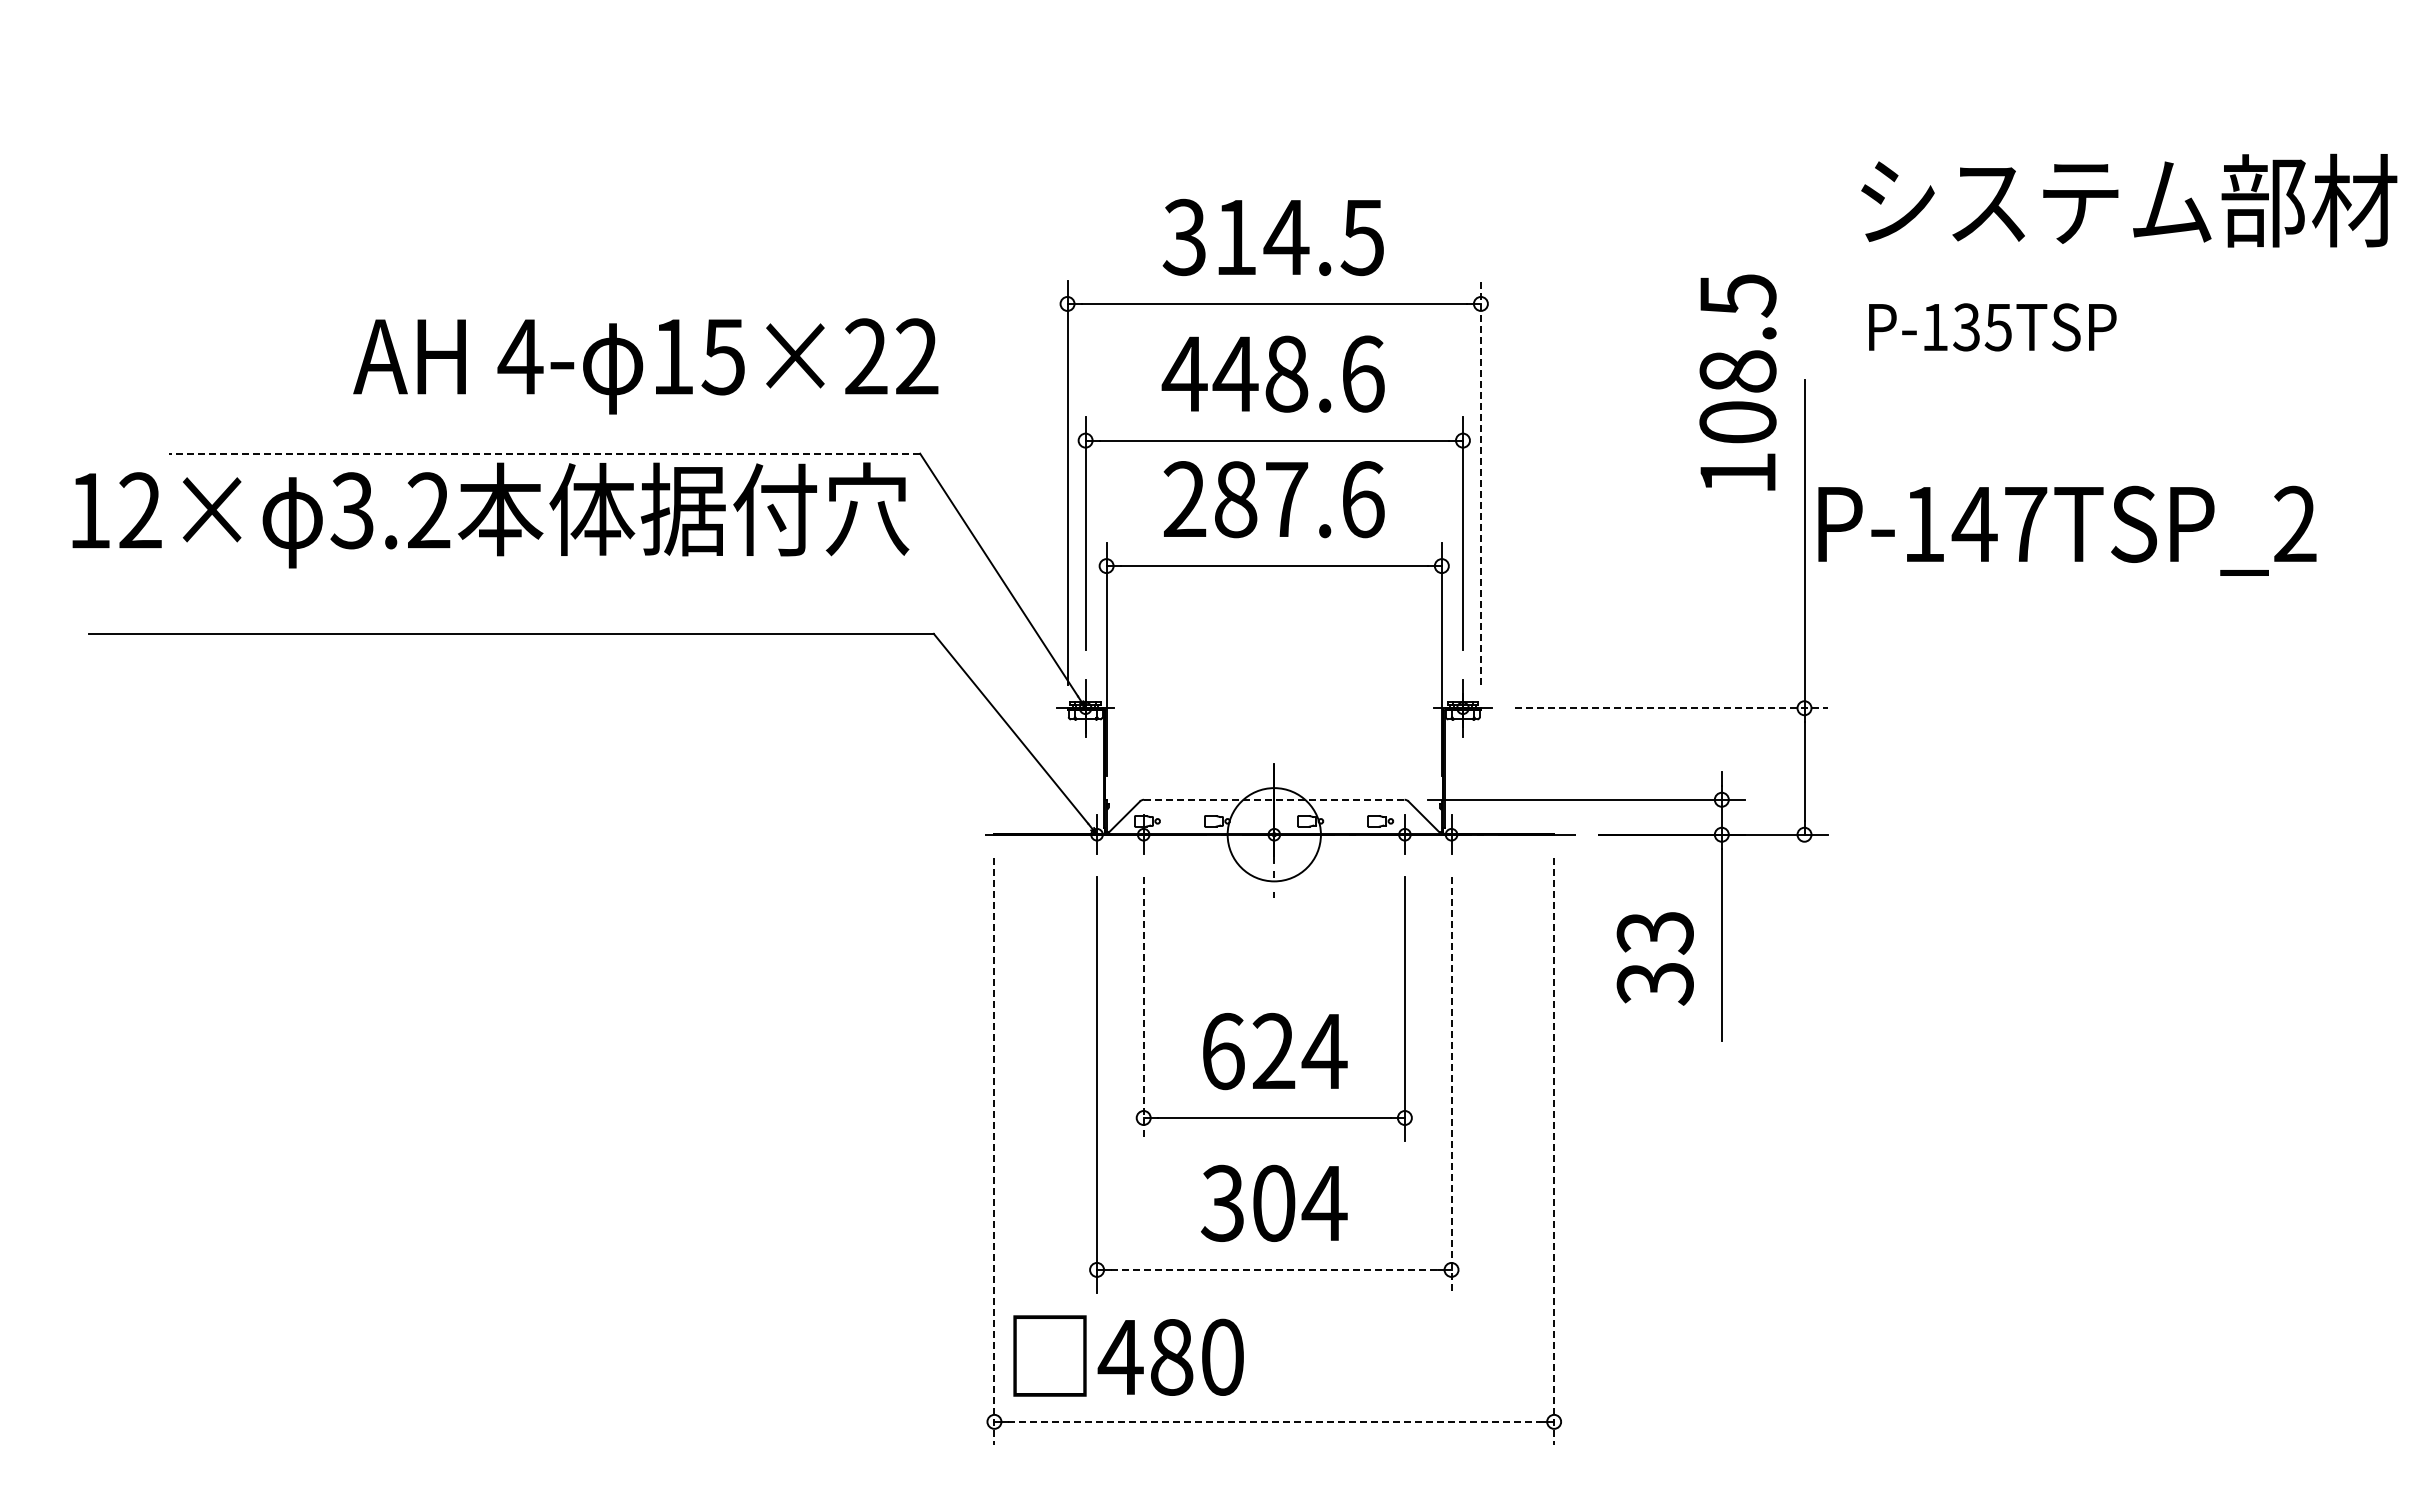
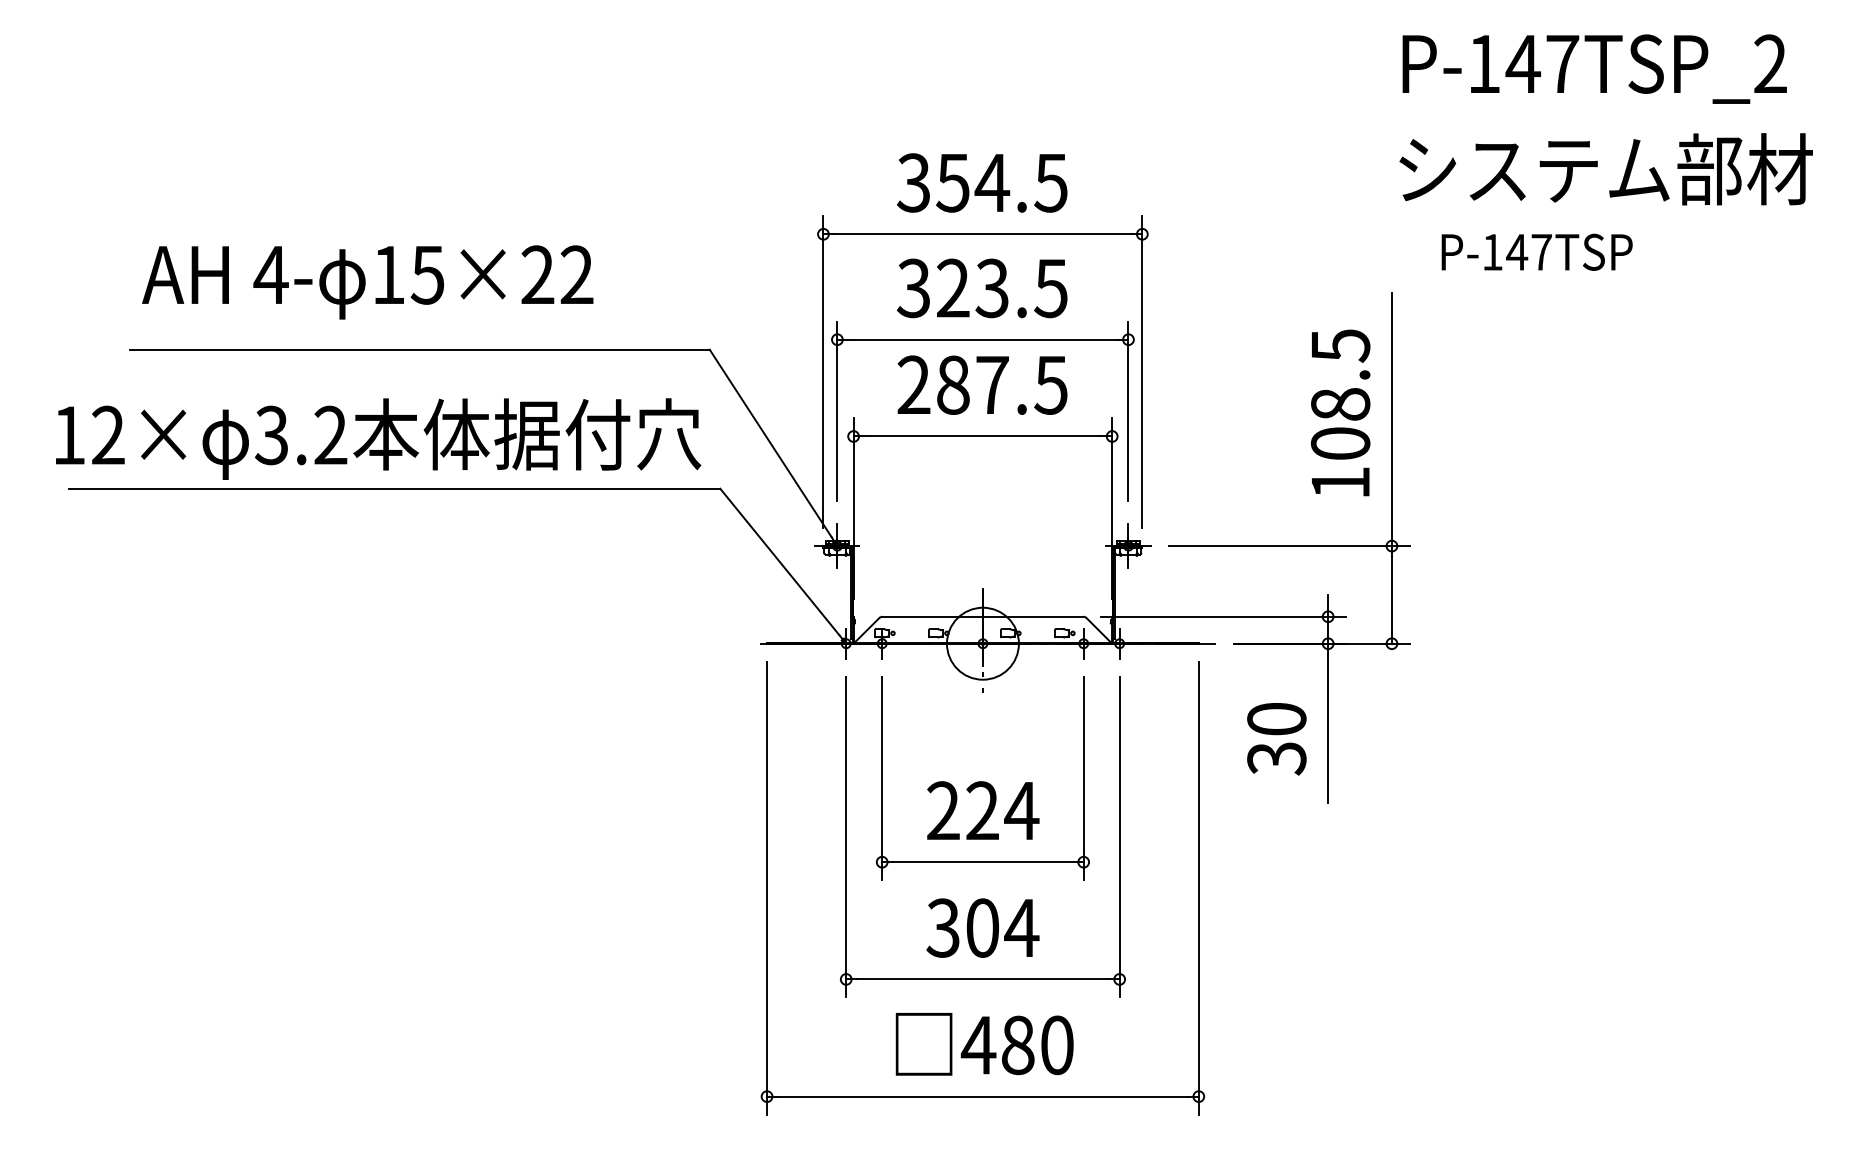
text: (2129, 200) -> (1606, 169), moved
text: (1234, 238) -> (952, 183), 314.5 -> 354.5
text: (1981, 327) -> (1528, 252), P-135TSP -> P-147TSP
text: (645, 366) -> (367, 282), moved
text: (1272, 373) -> (981, 287), 448.6 -> 323.5
text: (1737, 382) -> (1340, 412), moved
line: (544, 453) -> (419, 349), dashed -> solid
line: (1480, 482) -> (1142, 372), dashed -> solid
text: (1362, 499) -> (1050, 385), 287.6 -> 287.5
text: (490, 515) -> (378, 439), moved
text: (2067, 530) -> (1594, 68), moved
line: (1671, 708) -> (1289, 546), dashed -> solid
line: (1274, 799) -> (983, 616), dashed -> solid
text: (1654, 932) -> (1276, 719), 33 -> 30
line: (1143, 1009) -> (882, 778), dashed -> solid
text: (1222, 1051) -> (942, 810), 624 -> 224
line: (1451, 1085) -> (1119, 837), dashed -> solid
line: (994, 1151) -> (767, 888), dashed -> solid
line: (1554, 1151) -> (1199, 888), dashed -> solid
line: (1274, 1269) -> (983, 979), dashed -> solid
text: (1128, 1355) -> (984, 1043), moved
line: (1274, 1421) -> (983, 1096), dashed -> solid

